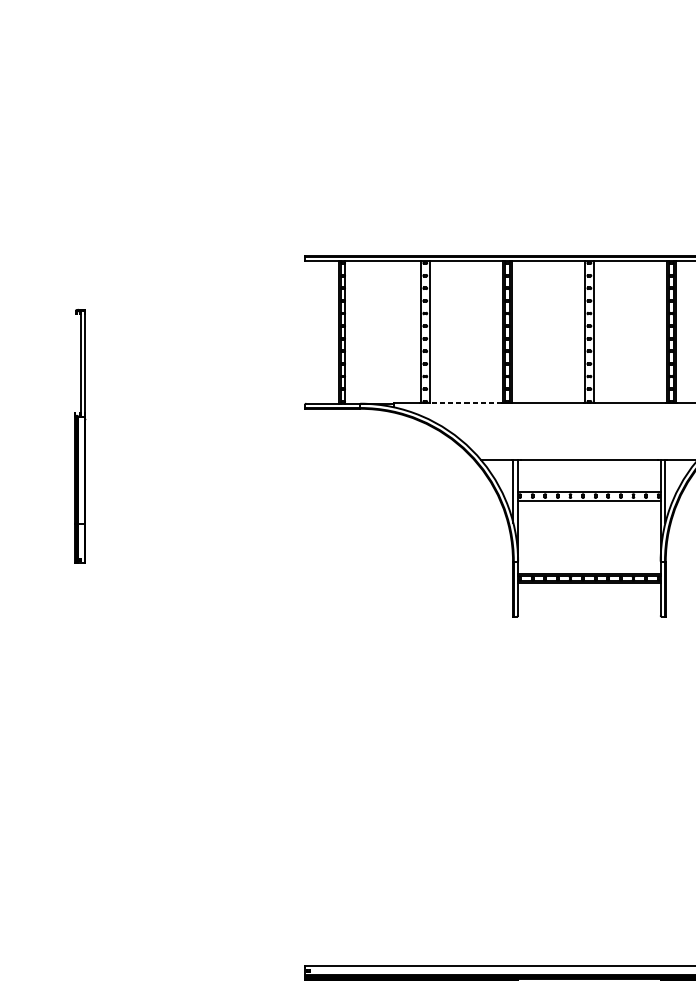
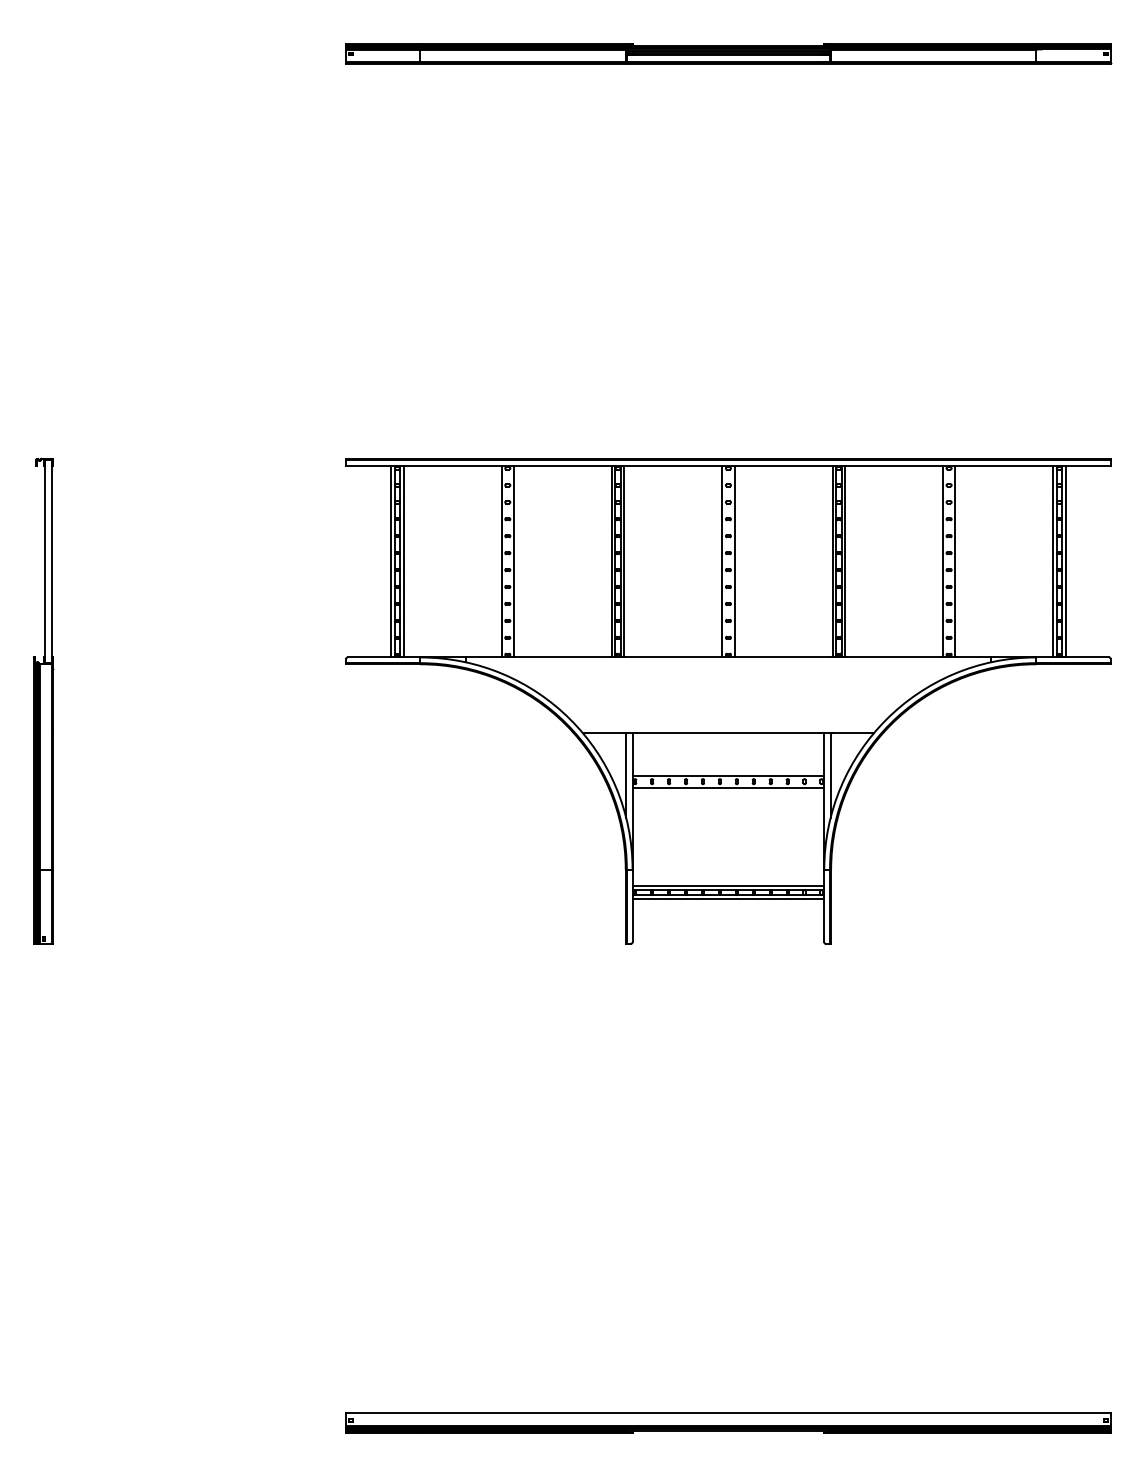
line: (347, 332) -> (403, 561), added
line: (465, 403) -> (562, 656), dashed -> solid
part: (79, 435) -> (43, 700), size x1.43

